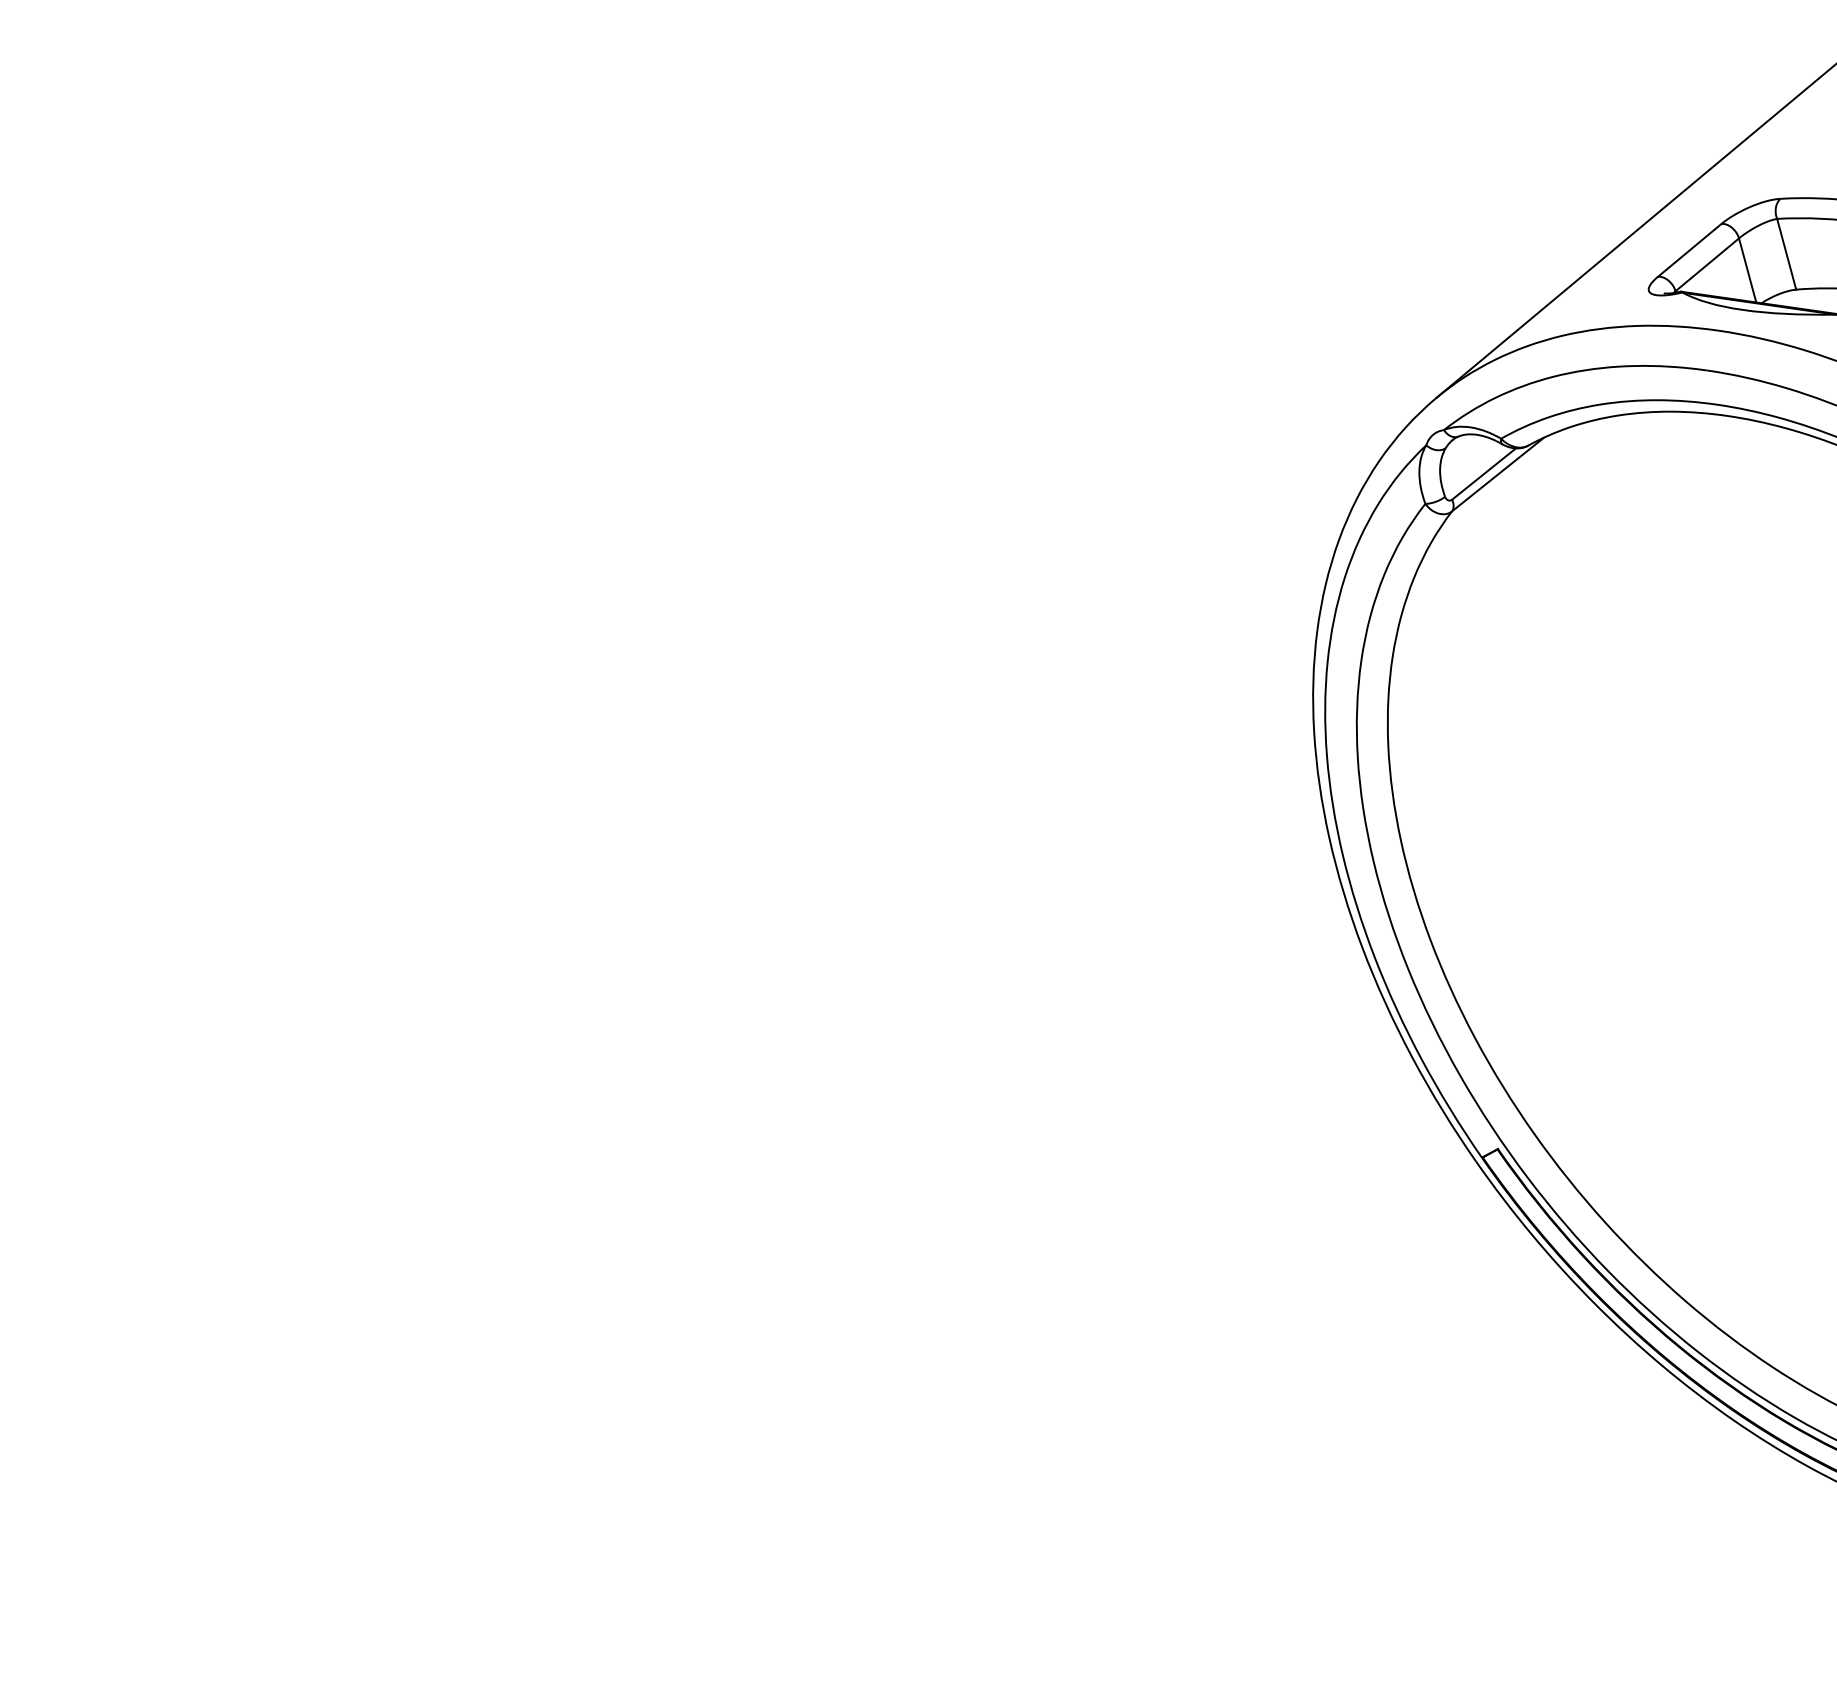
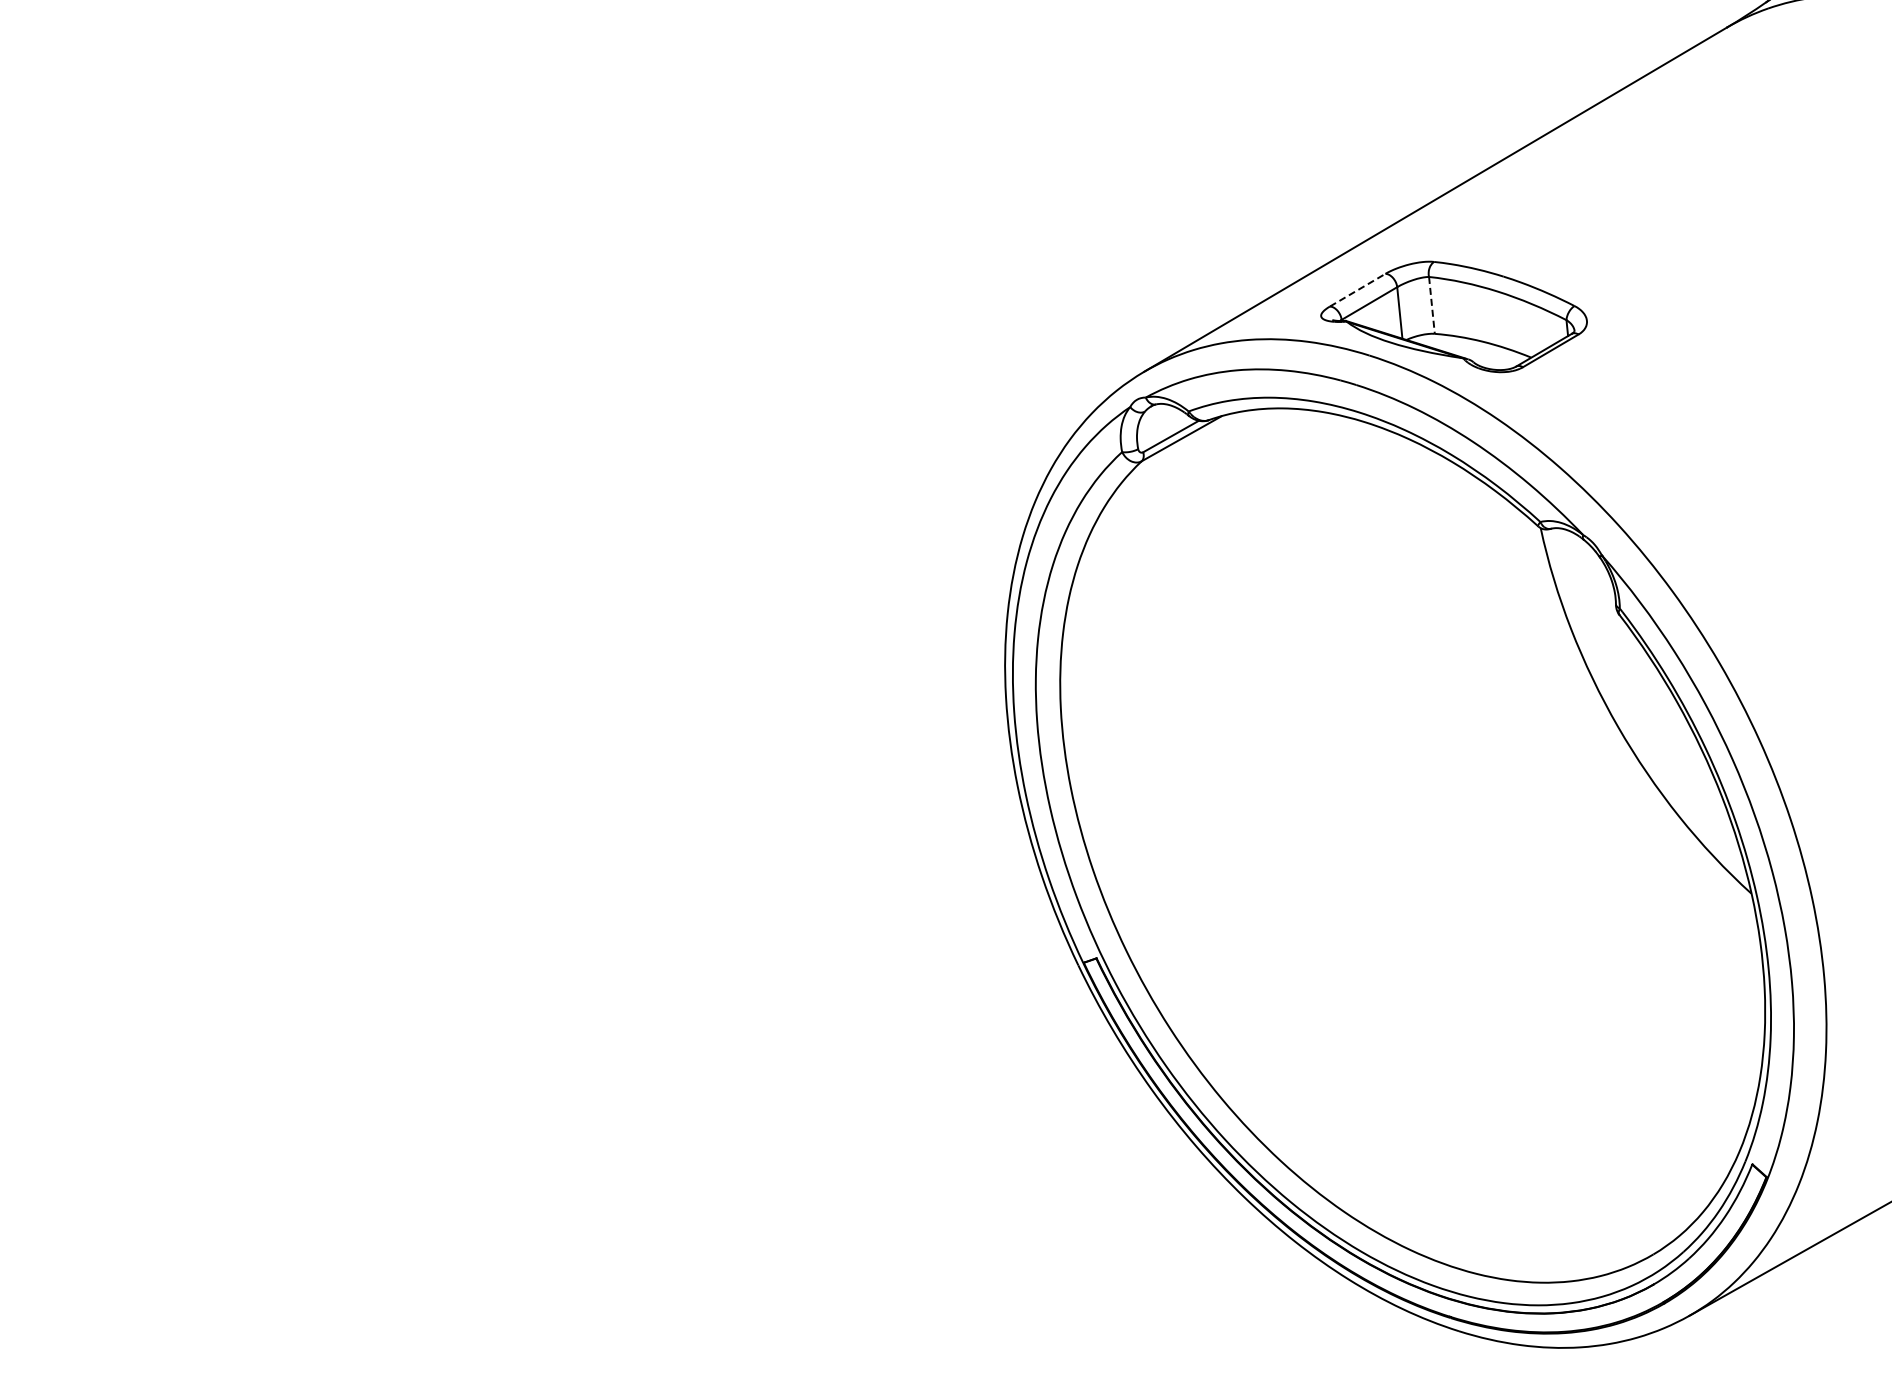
line: (1690, 249) -> (1358, 289), solid -> dashed
line: (1786, 254) -> (1431, 305), solid -> dashed

